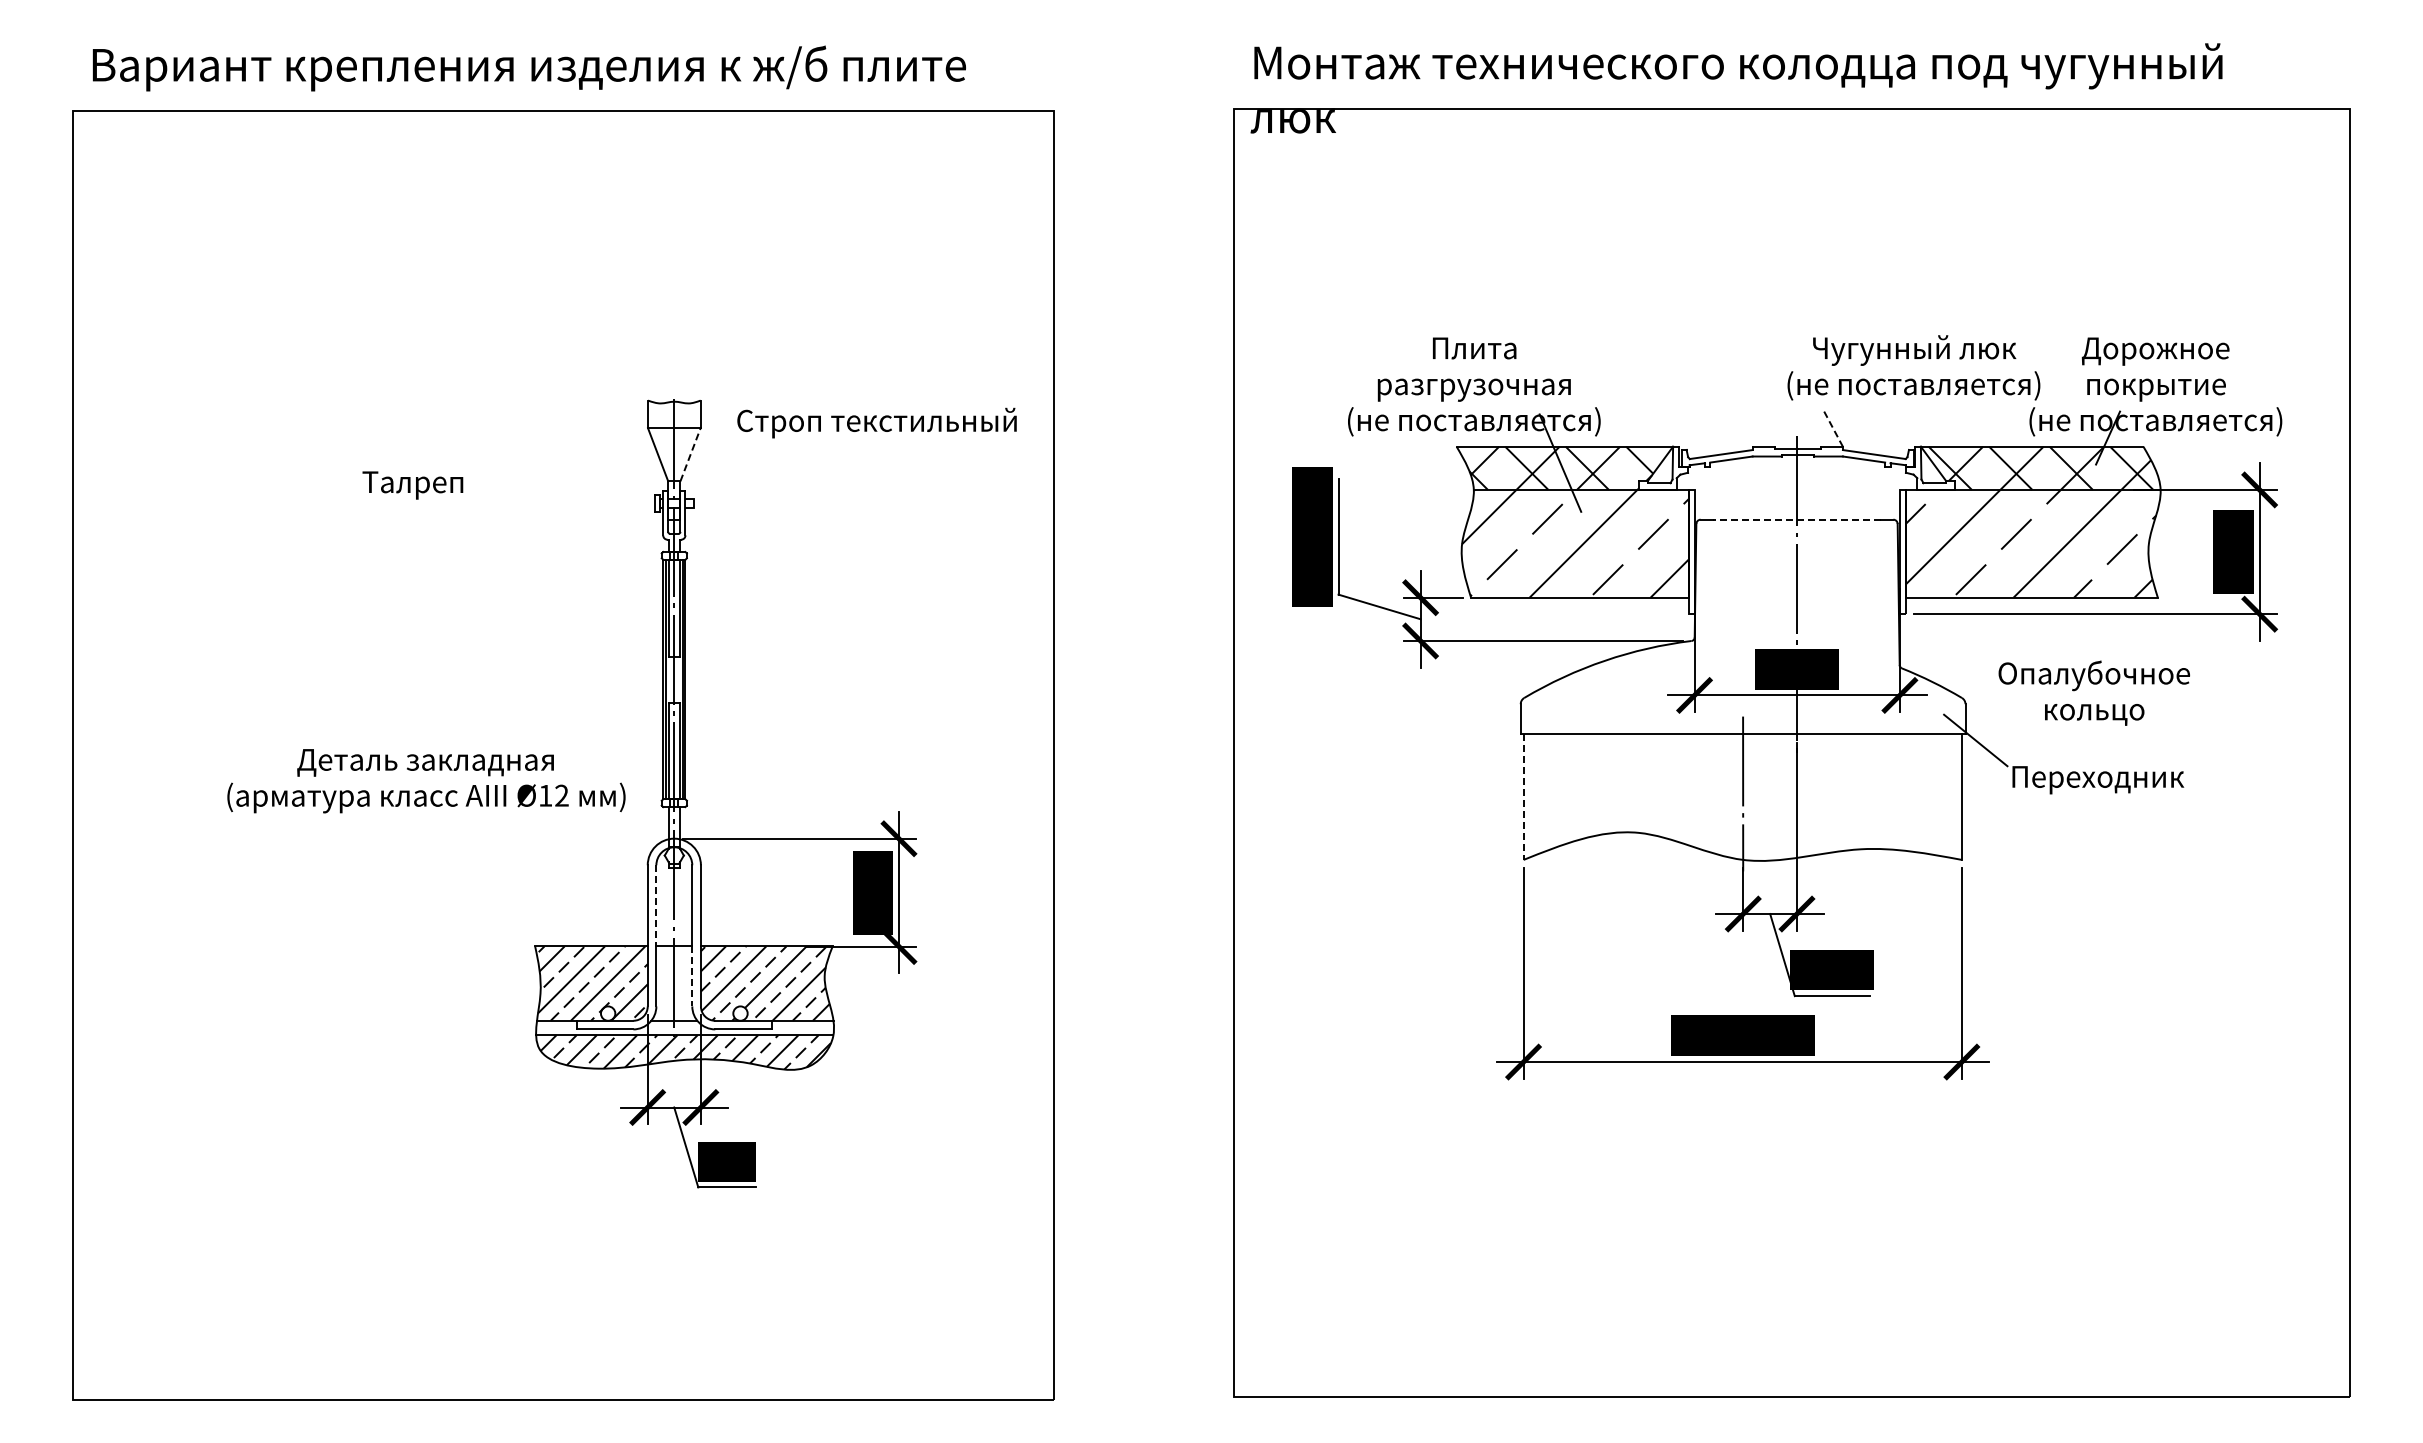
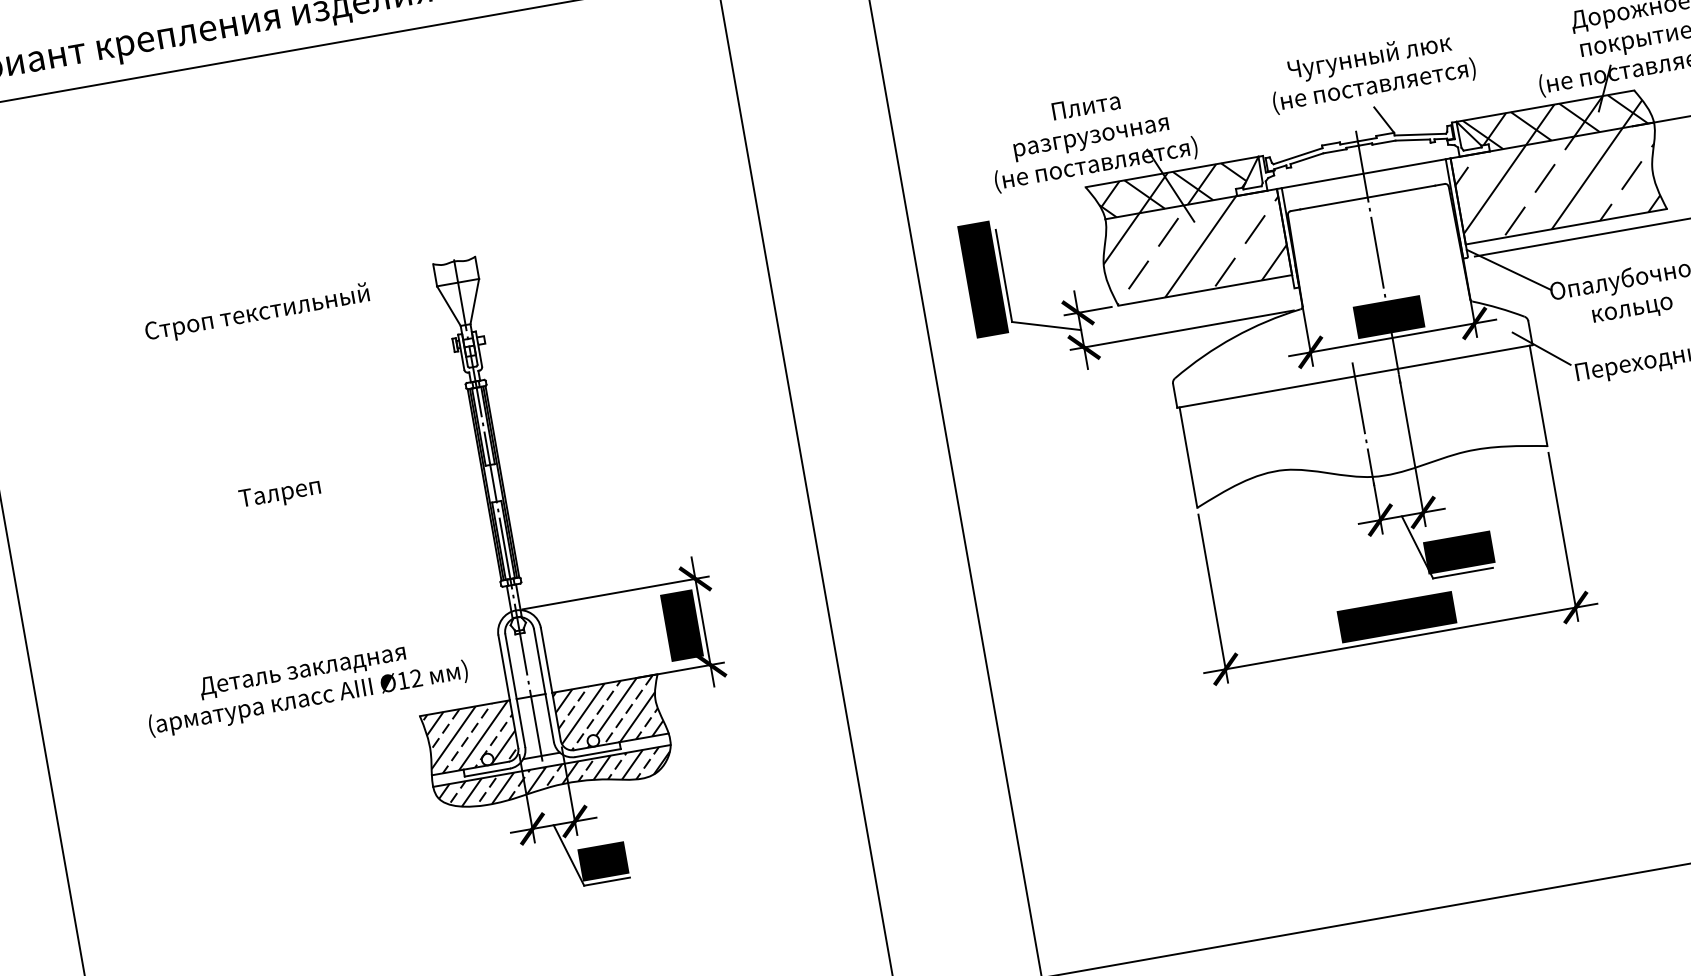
text: (1913, 367) -> (1371, 71), moved
text: (876, 422) -> (256, 313), moved
line: (1833, 429) -> (1384, 120), dashed -> solid
line: (690, 454) -> (474, 301), dashed -> solid
text: (412, 485) -> (279, 494), moved
line: (1796, 489) -> (1363, 173), added
line: (1796, 519) -> (1367, 197), dashed -> solid
line: (1952, 637) -> (1508, 269), added
text: (426, 781) -> (306, 686), moved
line: (1523, 797) -> (1188, 457), dashed -> solid
line: (656, 905) -> (511, 666), dashed -> solid
line: (692, 976) -> (549, 718), dashed -> solid

